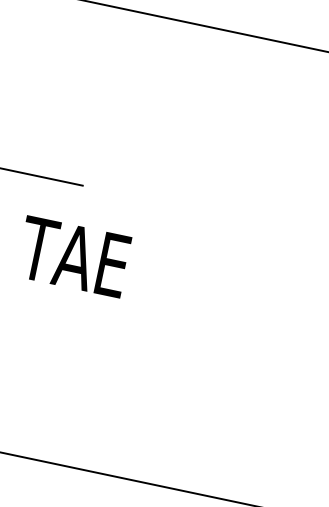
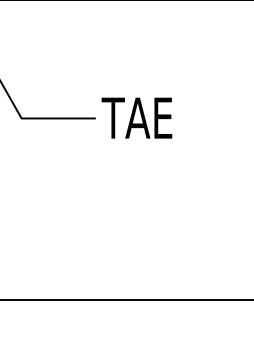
text: (73, 255) -> (136, 117), moved

